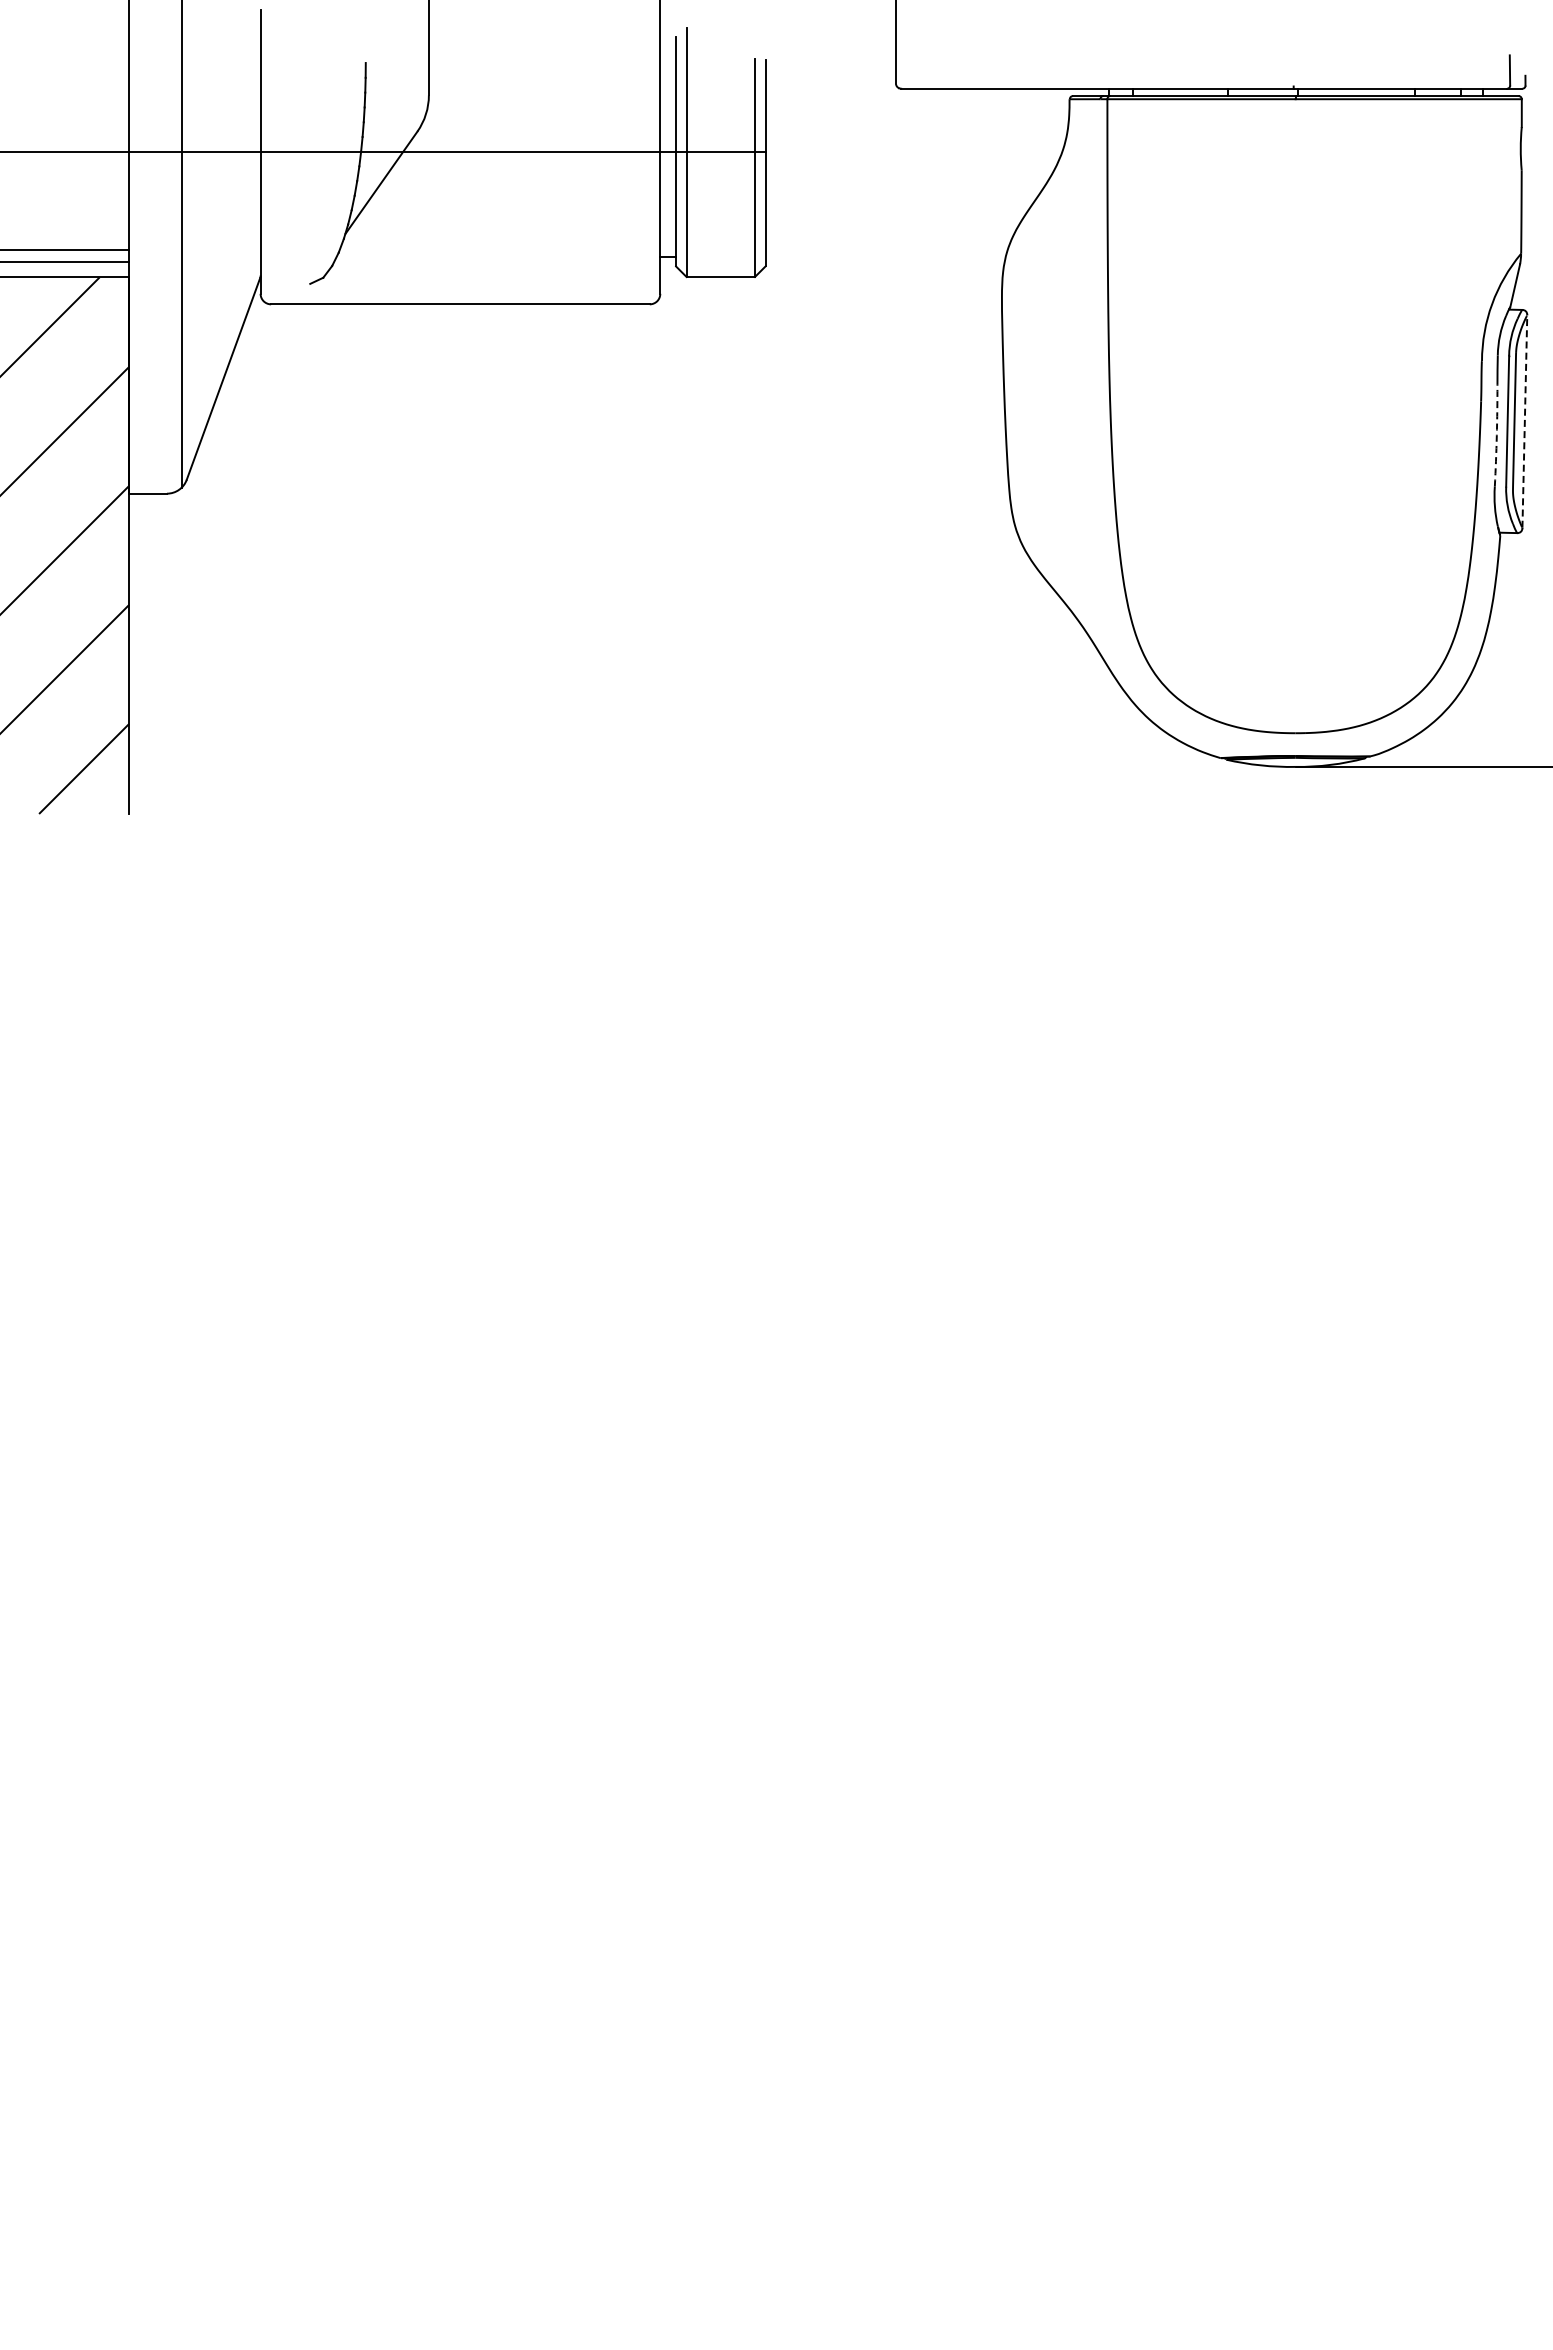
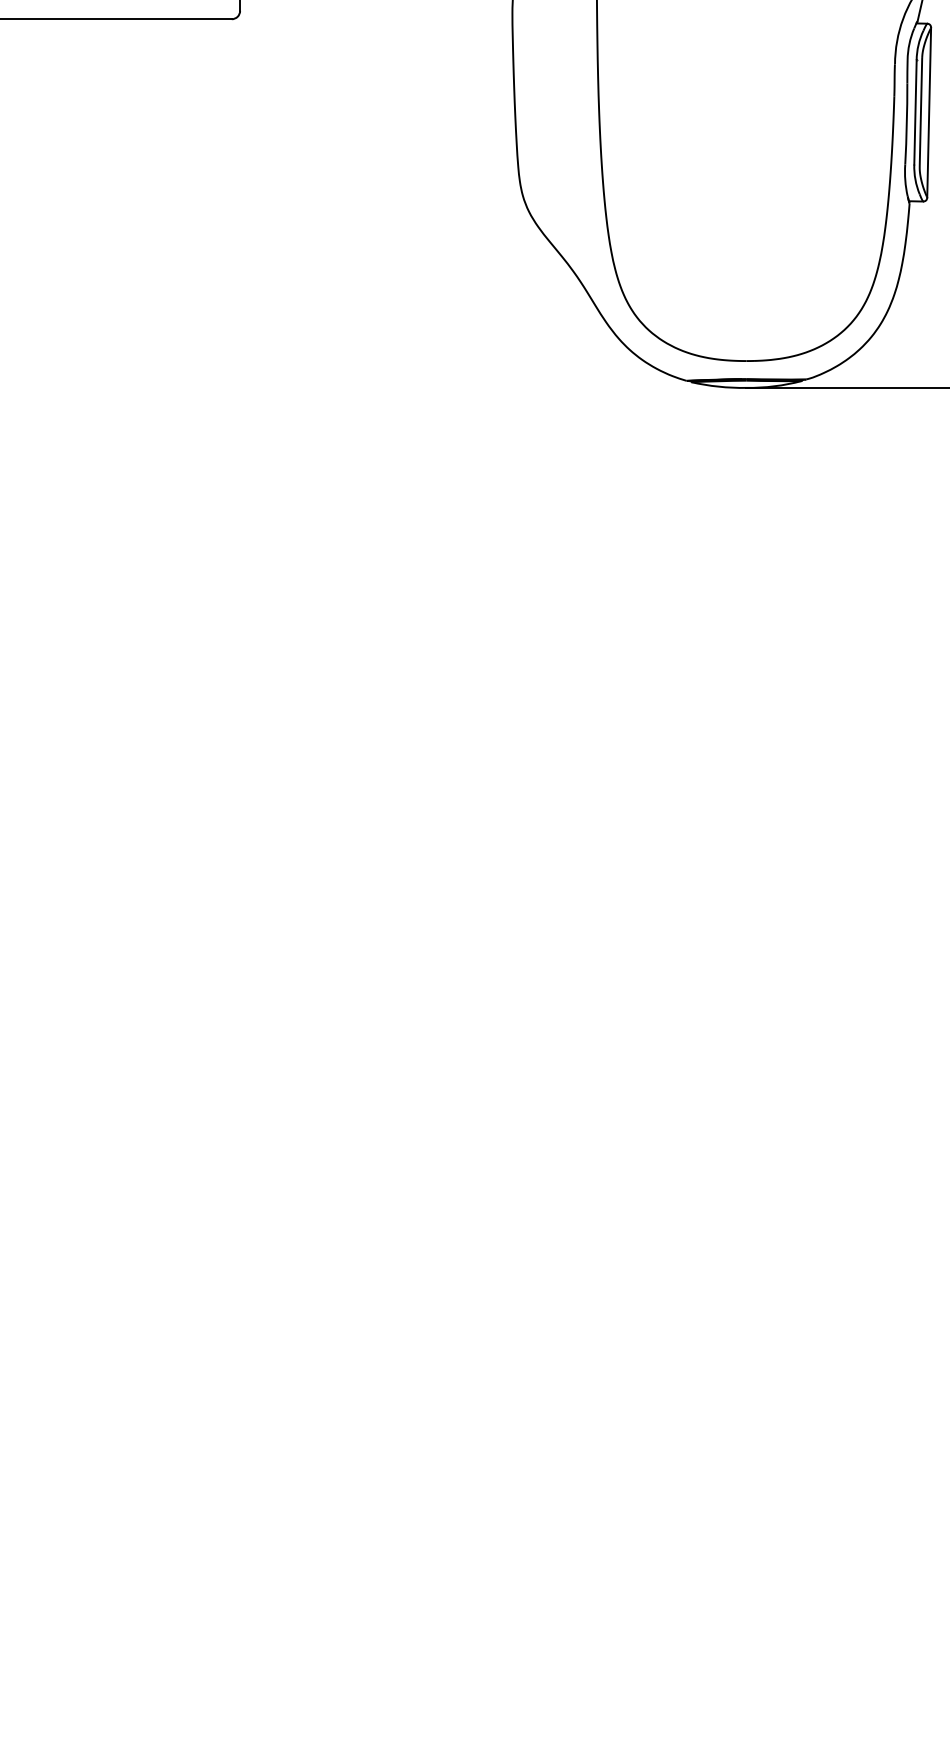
line: (1524, 421) -> (928, 112), dashed -> solid
arc: (1496, 435) -> (906, 123), dashed -> solid

